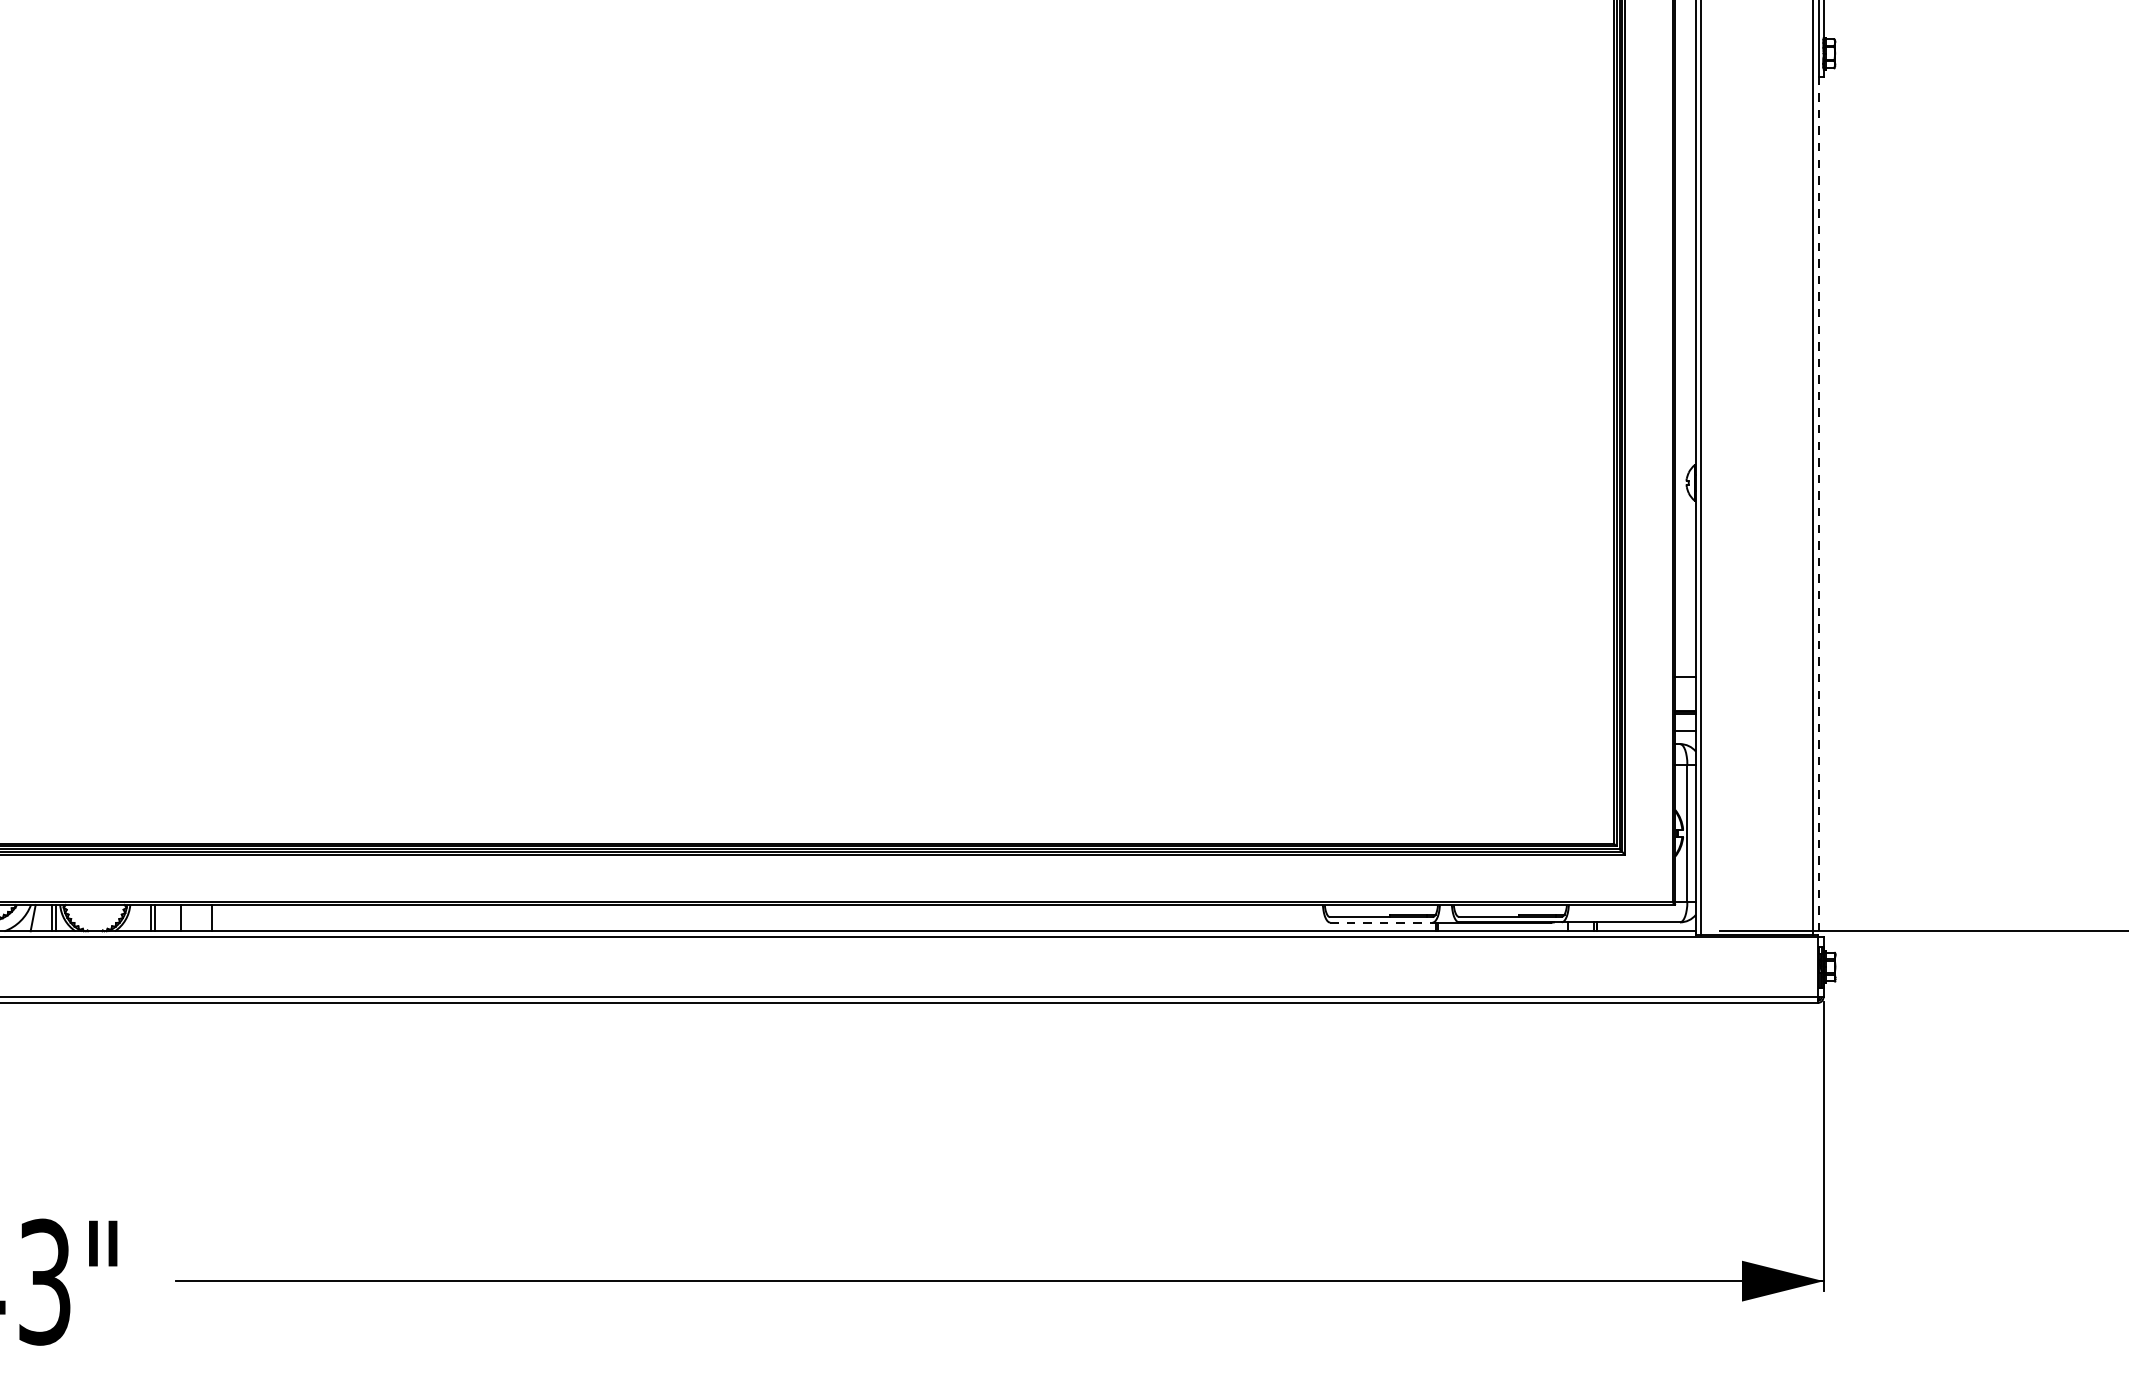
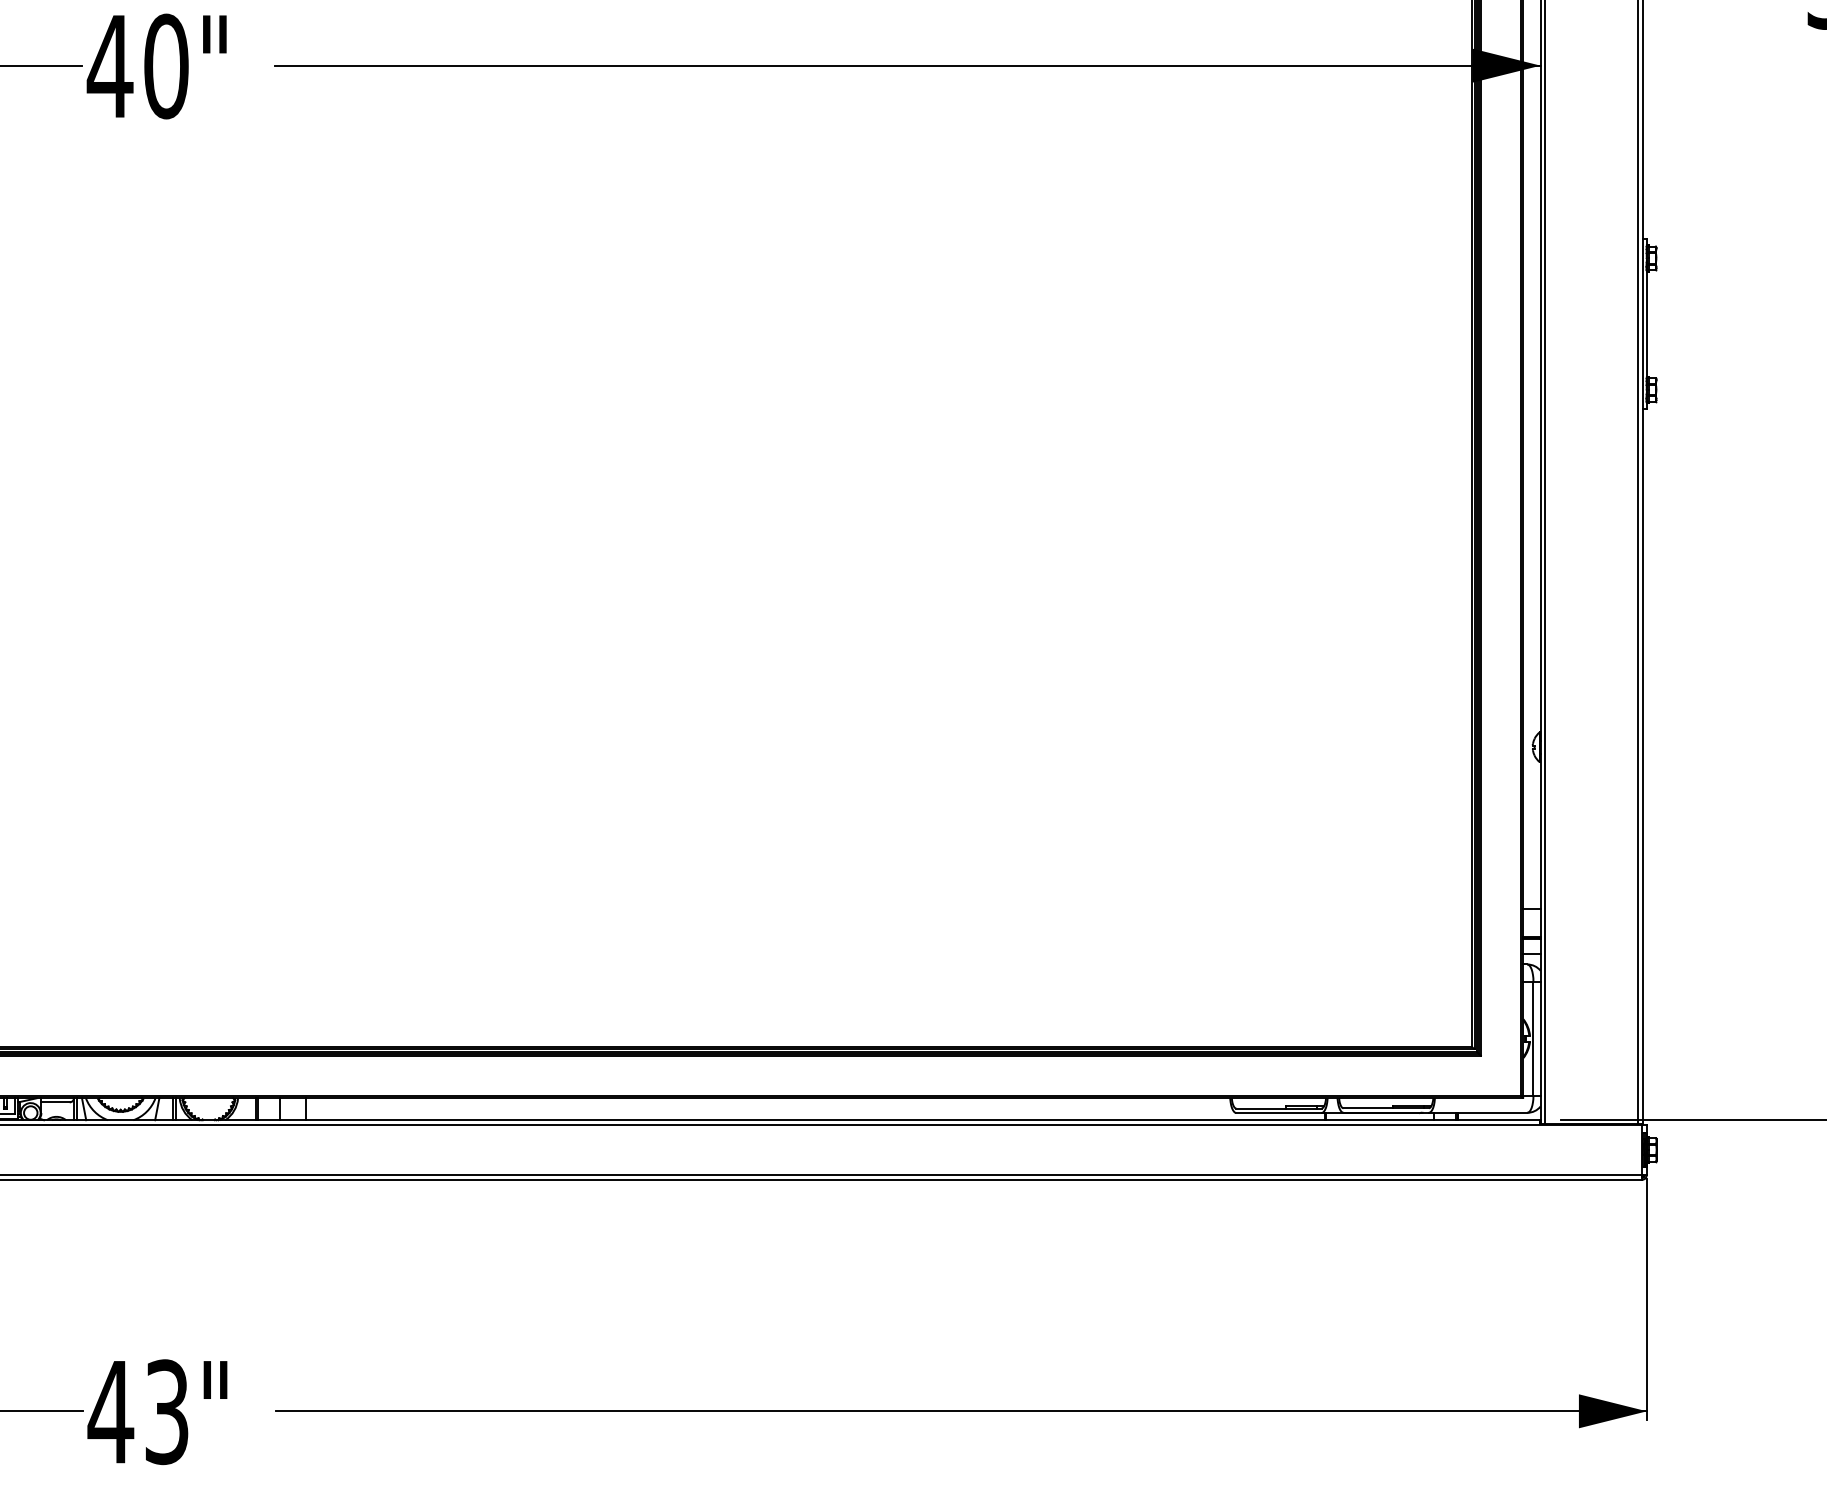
line: (1818, 506) -> (1642, 766), dashed -> solid
line: (1380, 923) -> (1278, 1113), dashed -> solid

